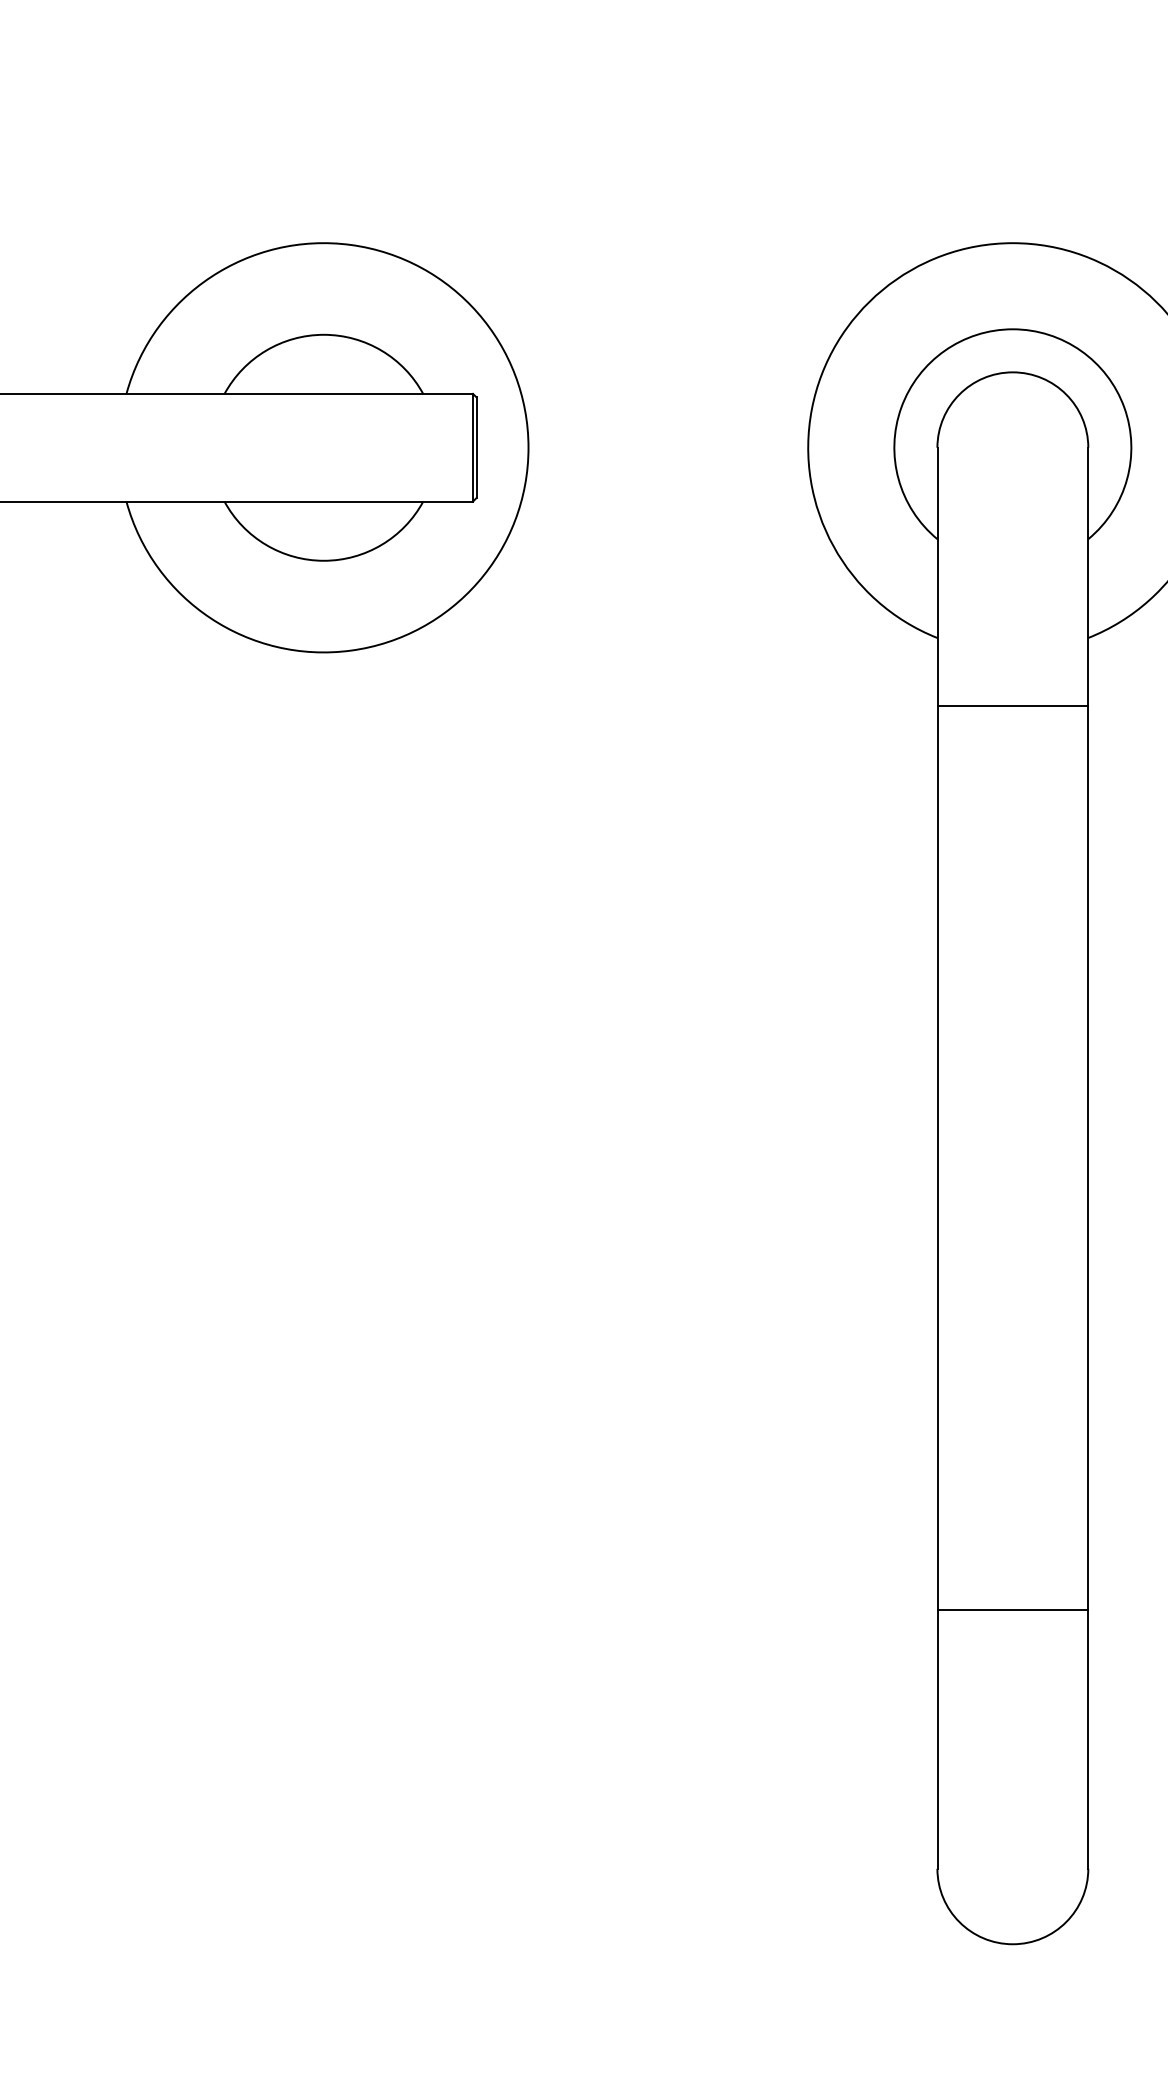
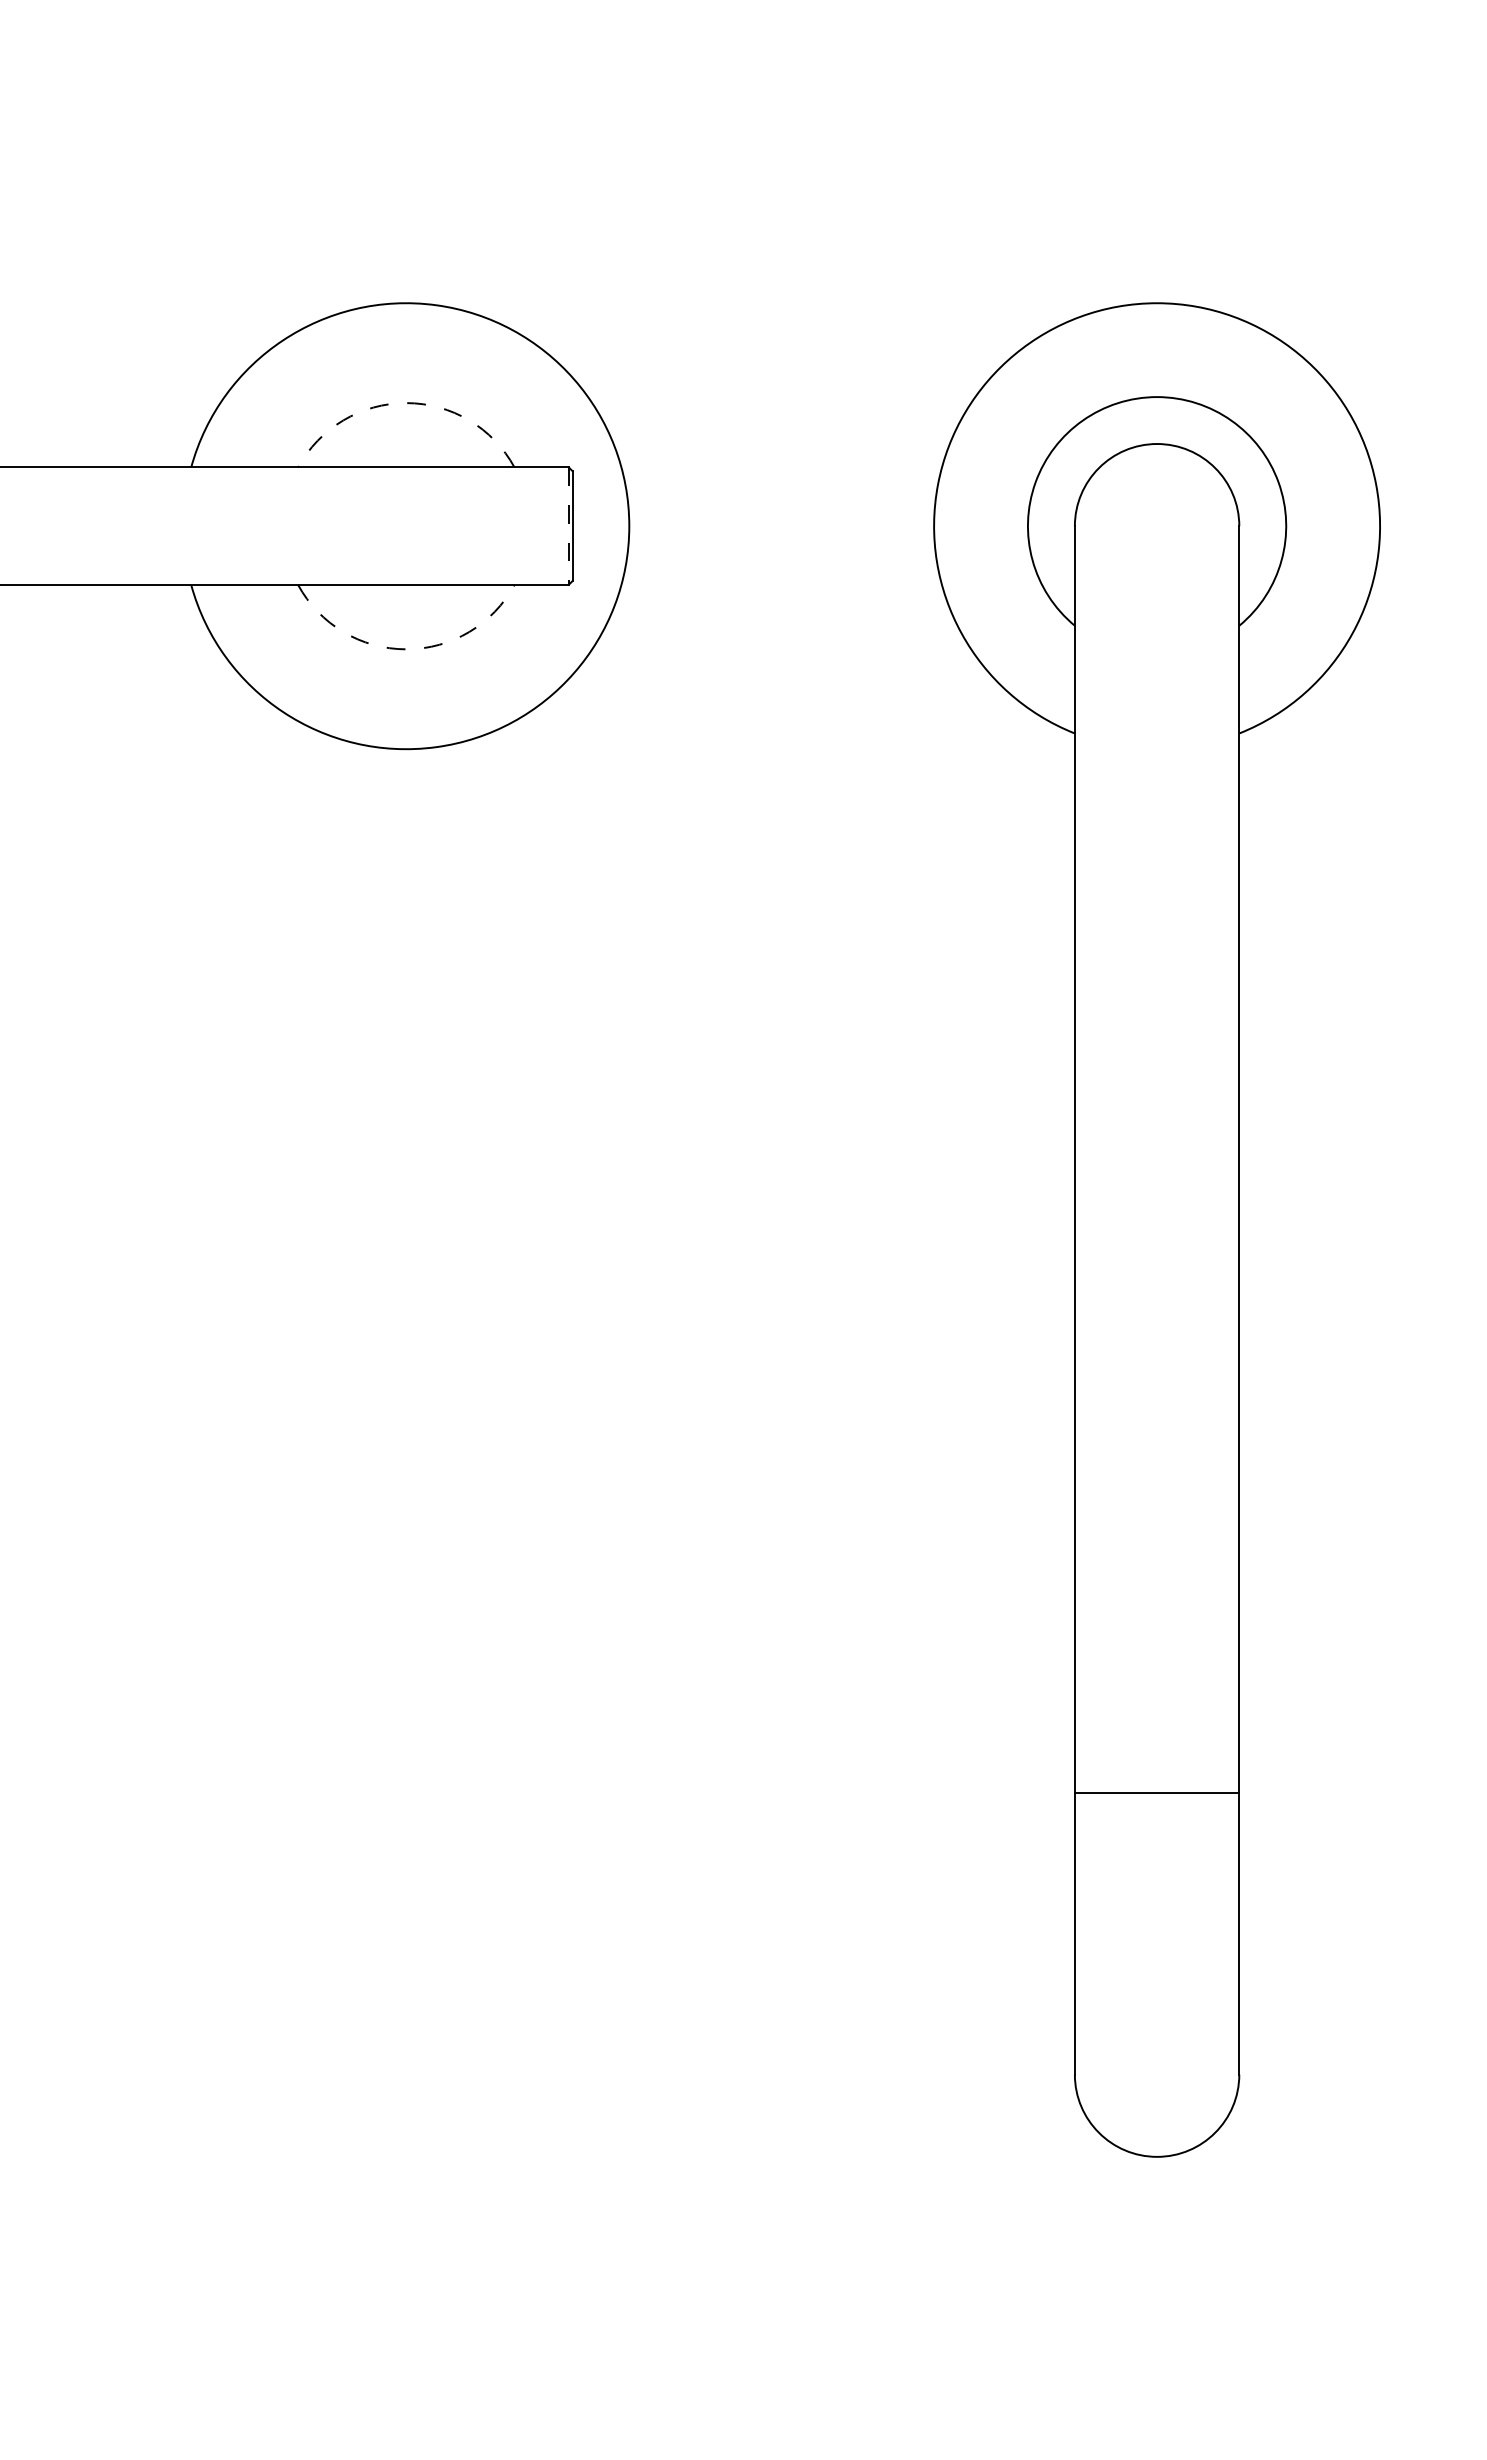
arc: (324, 335) -> (406, 403), solid -> dashed
line: (472, 448) -> (568, 526), solid -> dashed
arc: (324, 560) -> (406, 649), solid -> dashed
line: (1013, 705) -> (1157, 807), removed

